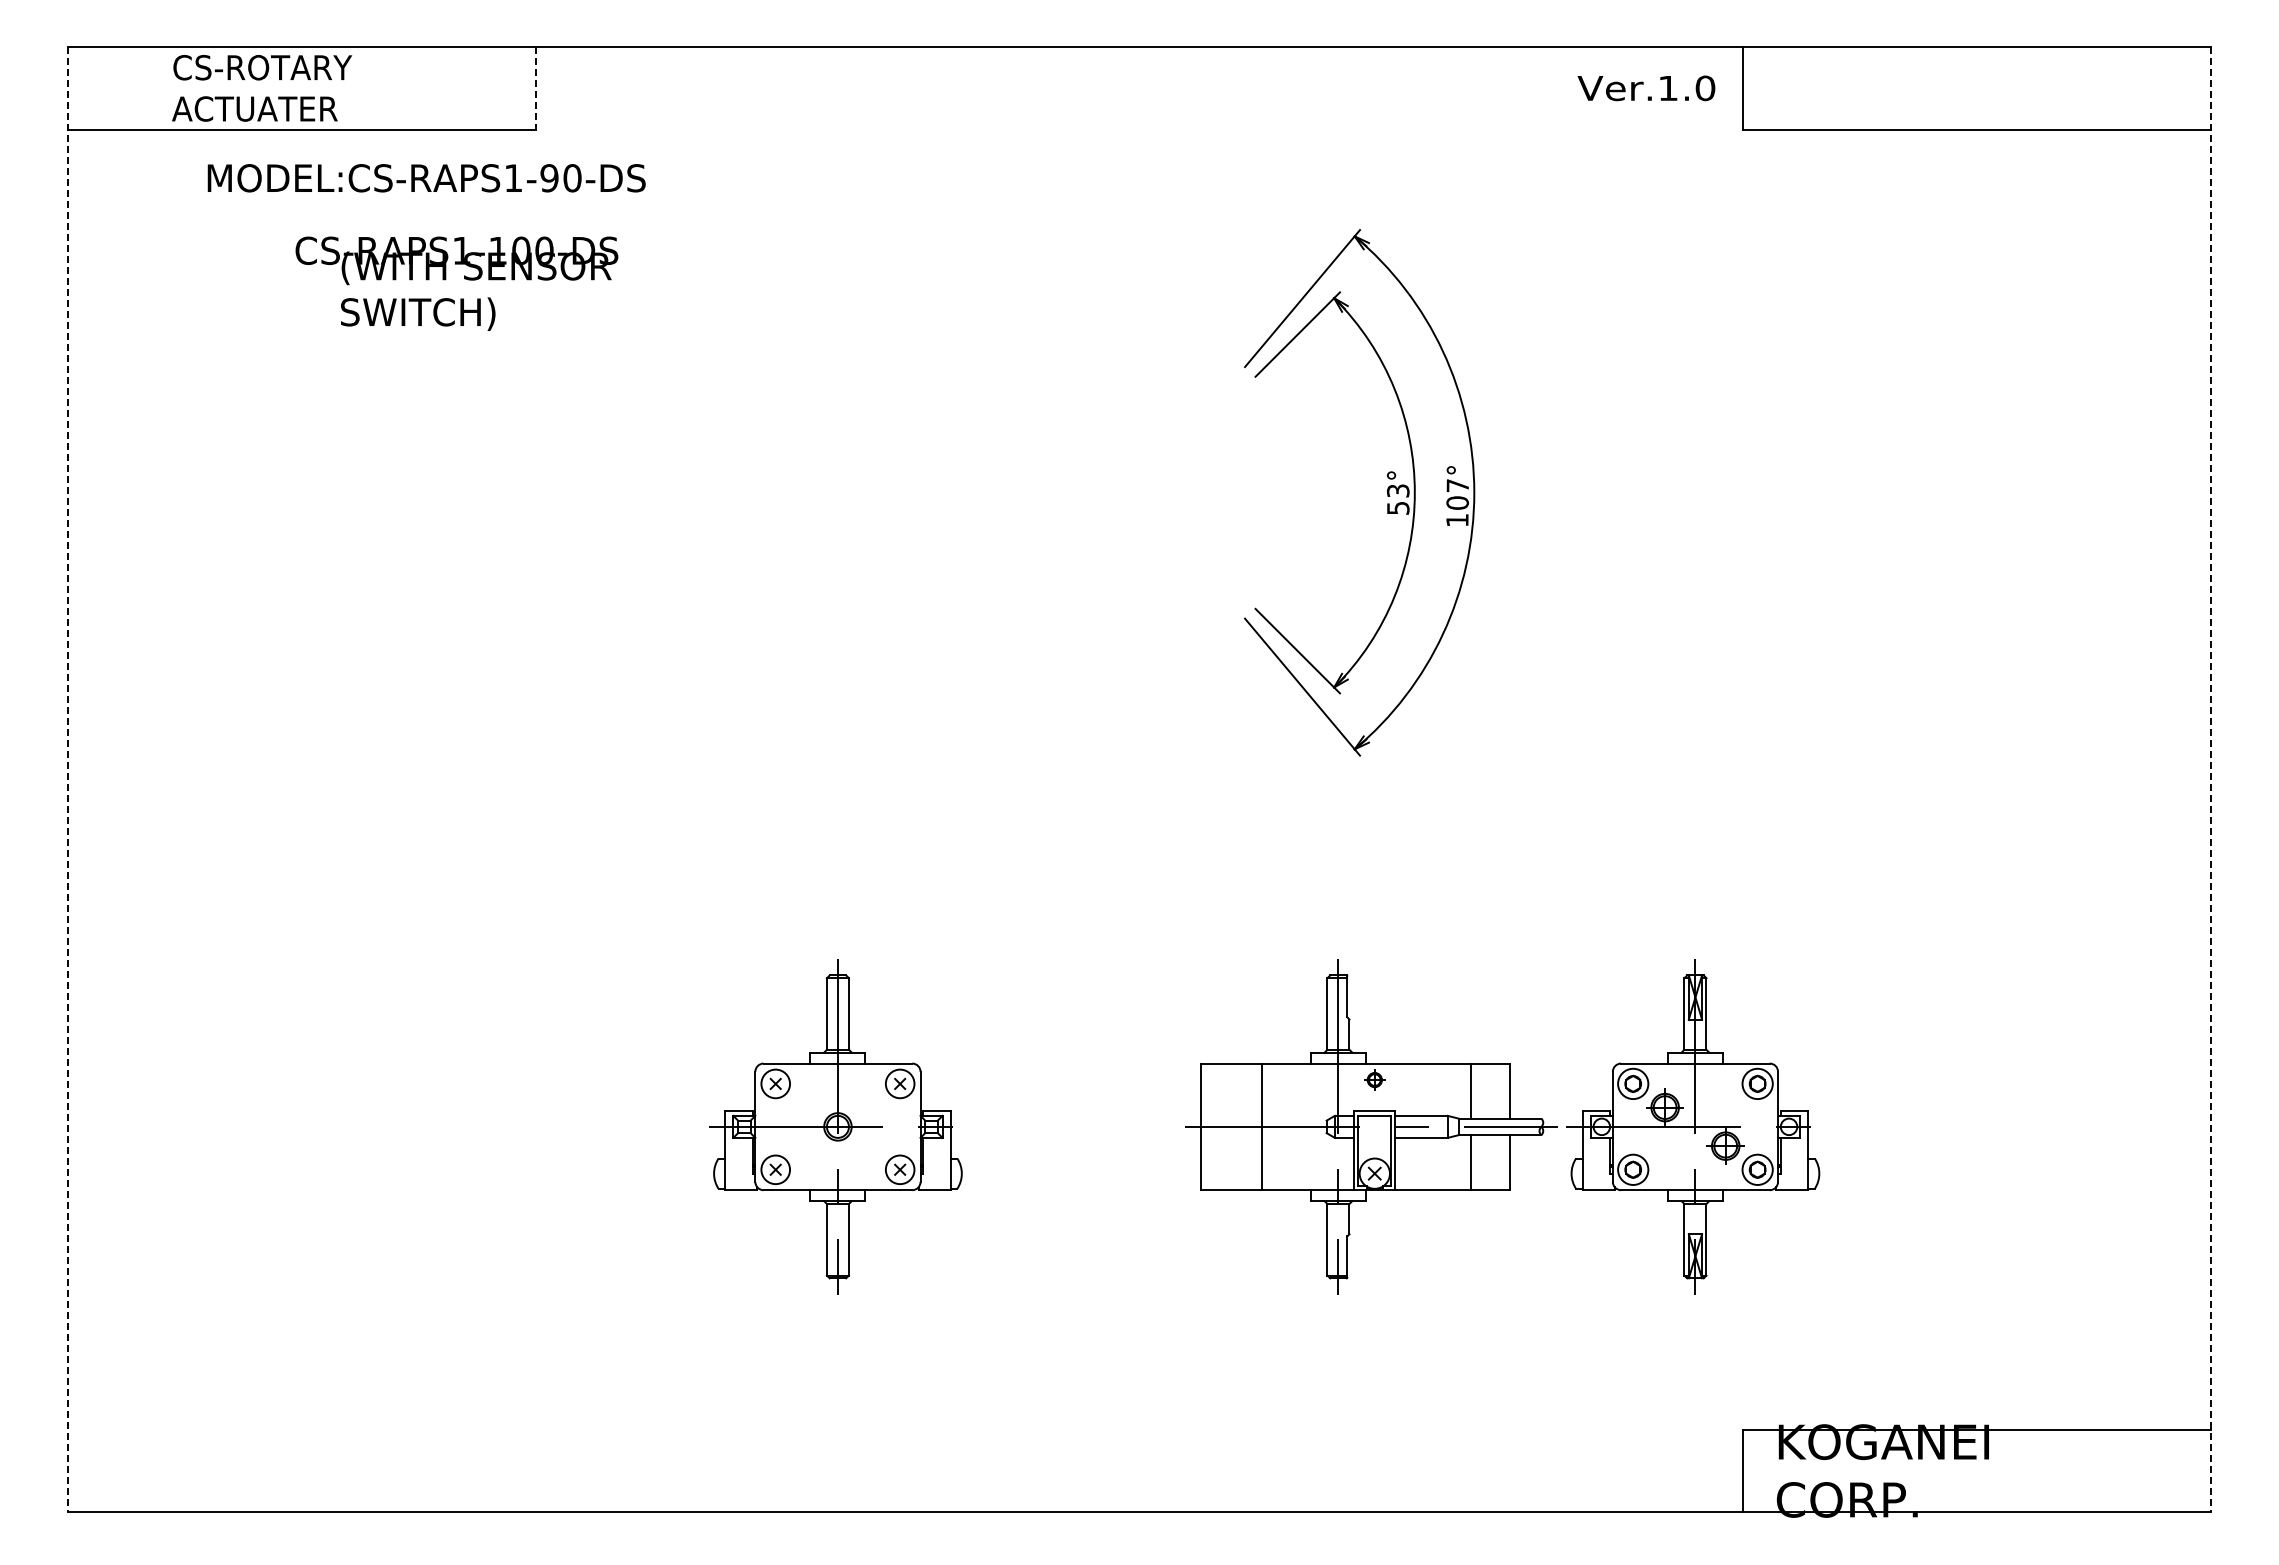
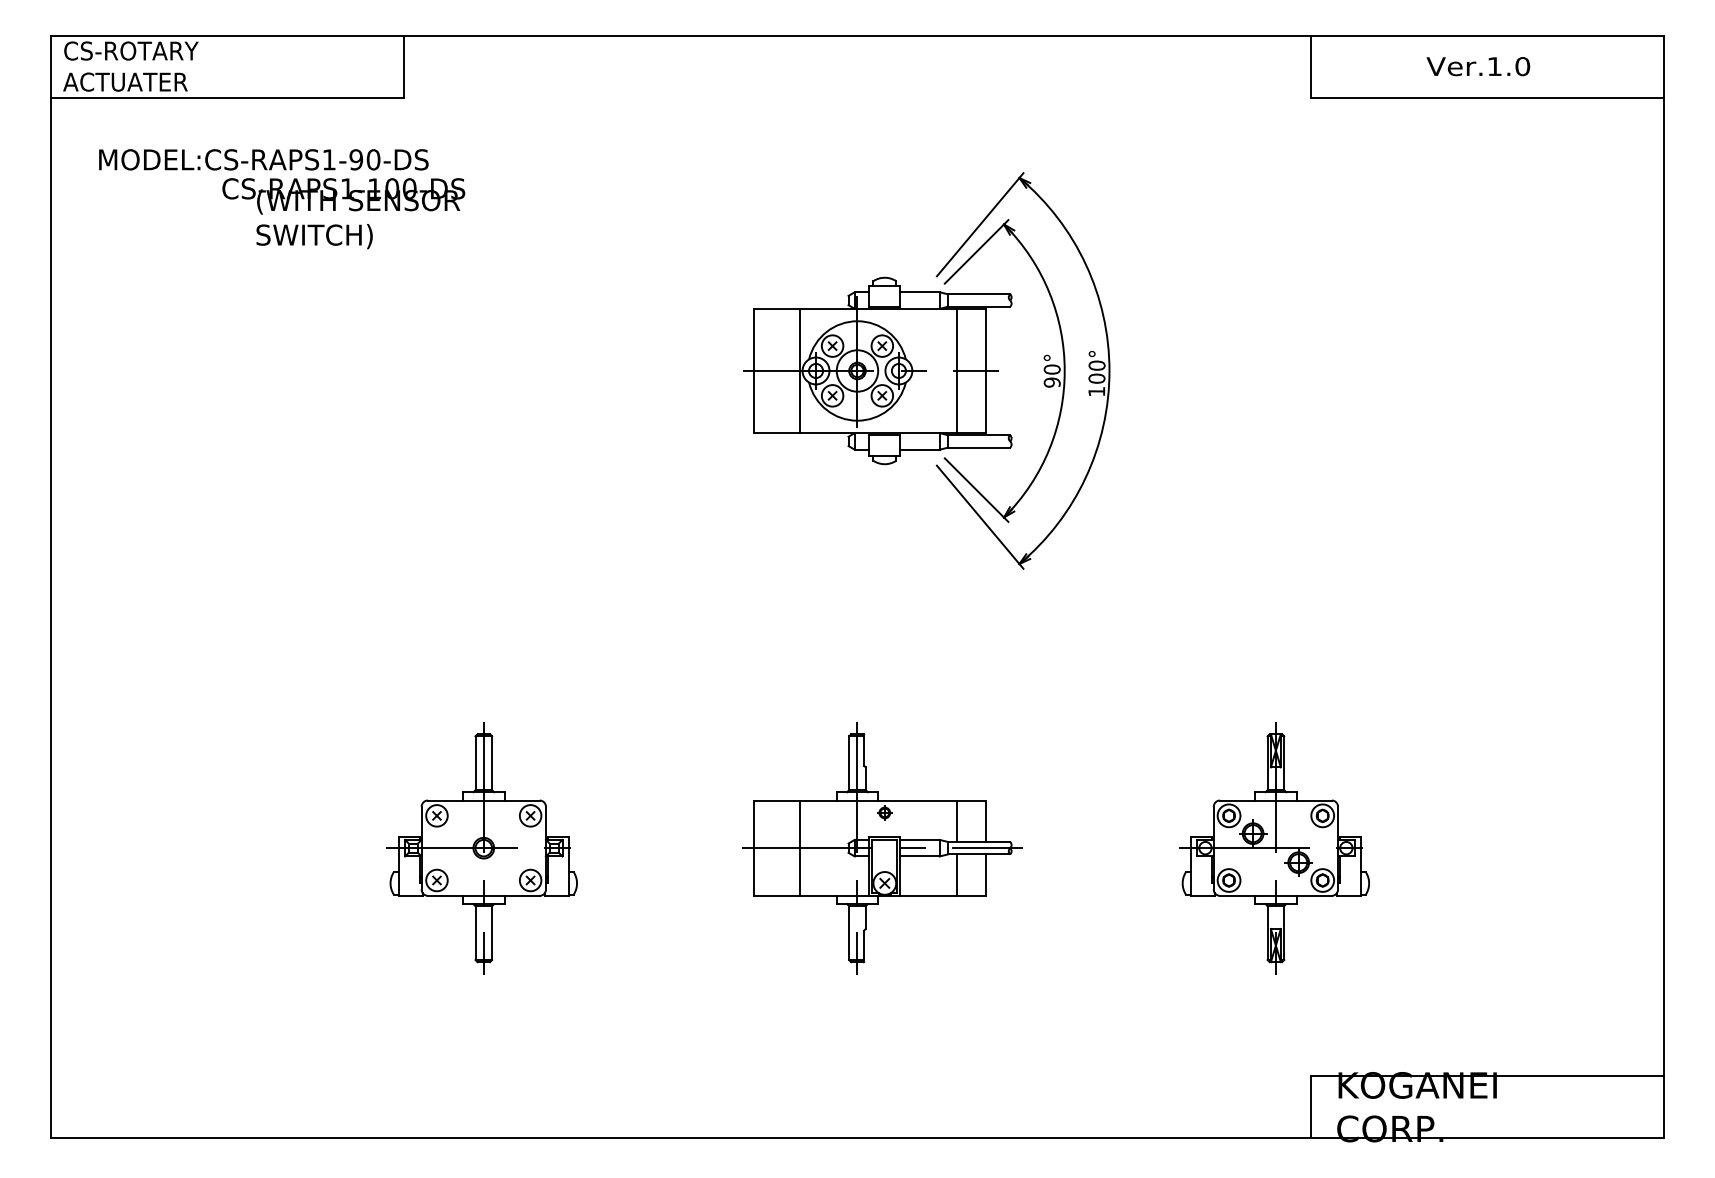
text: (262, 88) -> (131, 66), moved
line: (536, 88) -> (403, 66), dashed -> solid
text: (1646, 88) -> (1478, 66), moved
text: (426, 178) -> (263, 160), moved
text: (1457, 485) -> (1096, 365), 107° -> 100°
part: (1166, 492) -> (877, 370), added
text: (1397, 499) -> (1051, 376), 53° -> 90°
line: (68, 779) -> (51, 586), dashed -> solid
line: (2210, 779) -> (1663, 586), dashed -> solid
part: (835, 1126) -> (481, 847), moved
part: (1371, 1126) -> (882, 847), moved

